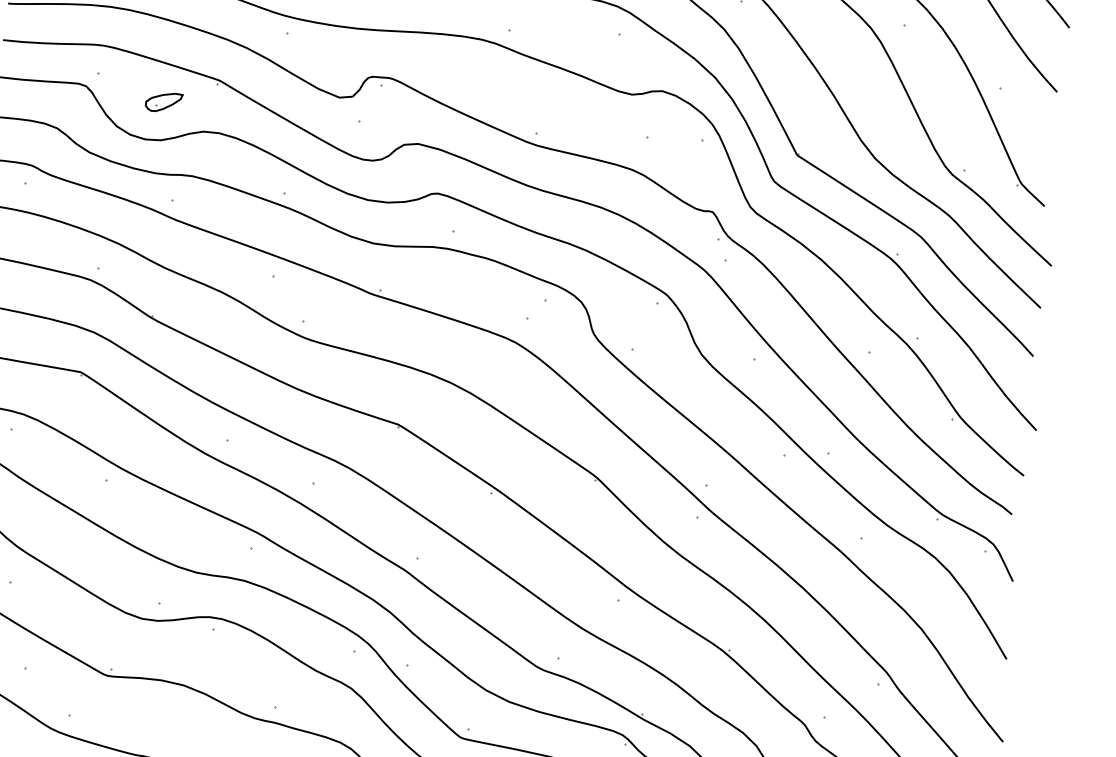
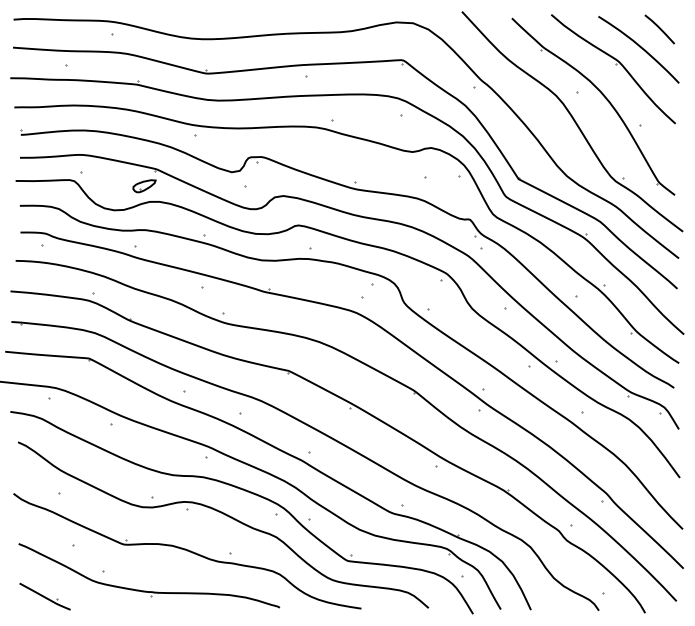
part: (163, 102) -> (144, 186), moved

